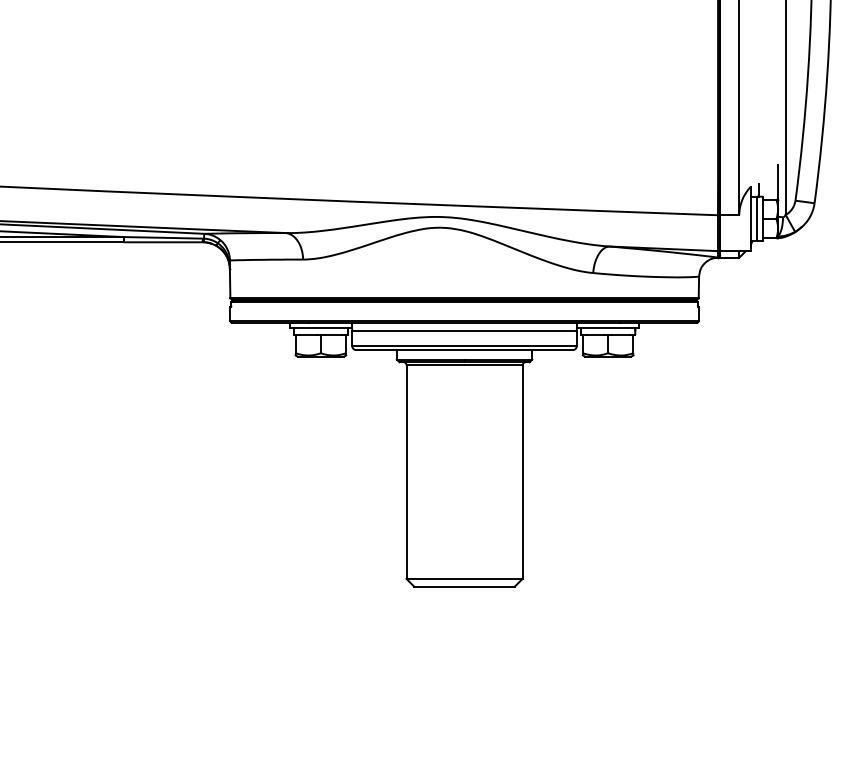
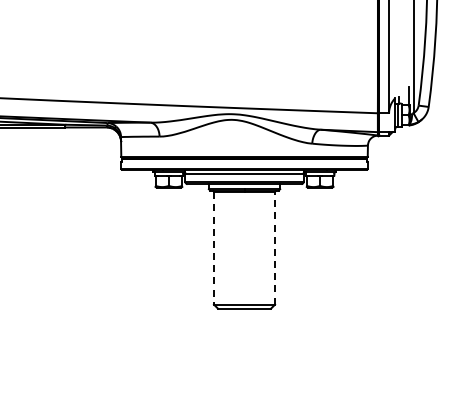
line: (523, 470) -> (275, 247), solid -> dashed
line: (405, 472) -> (213, 248), solid -> dashed

